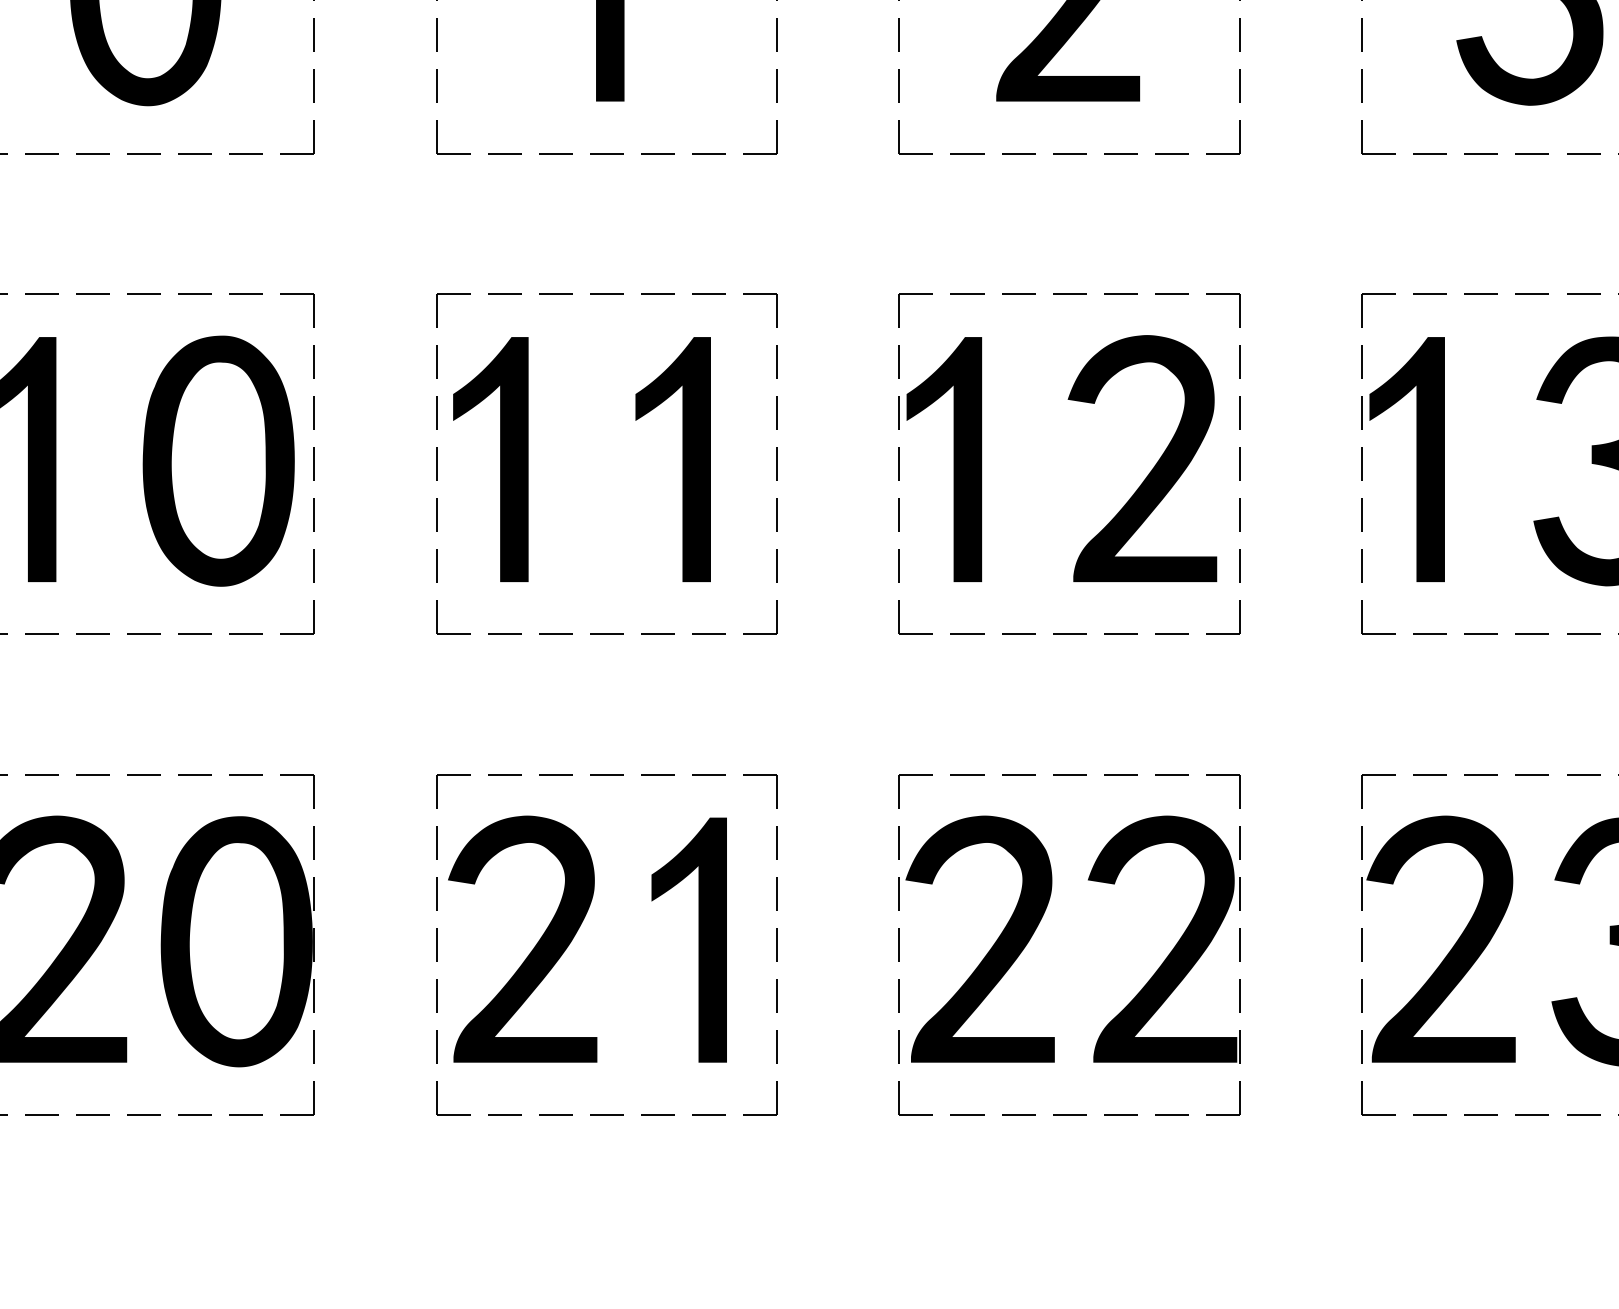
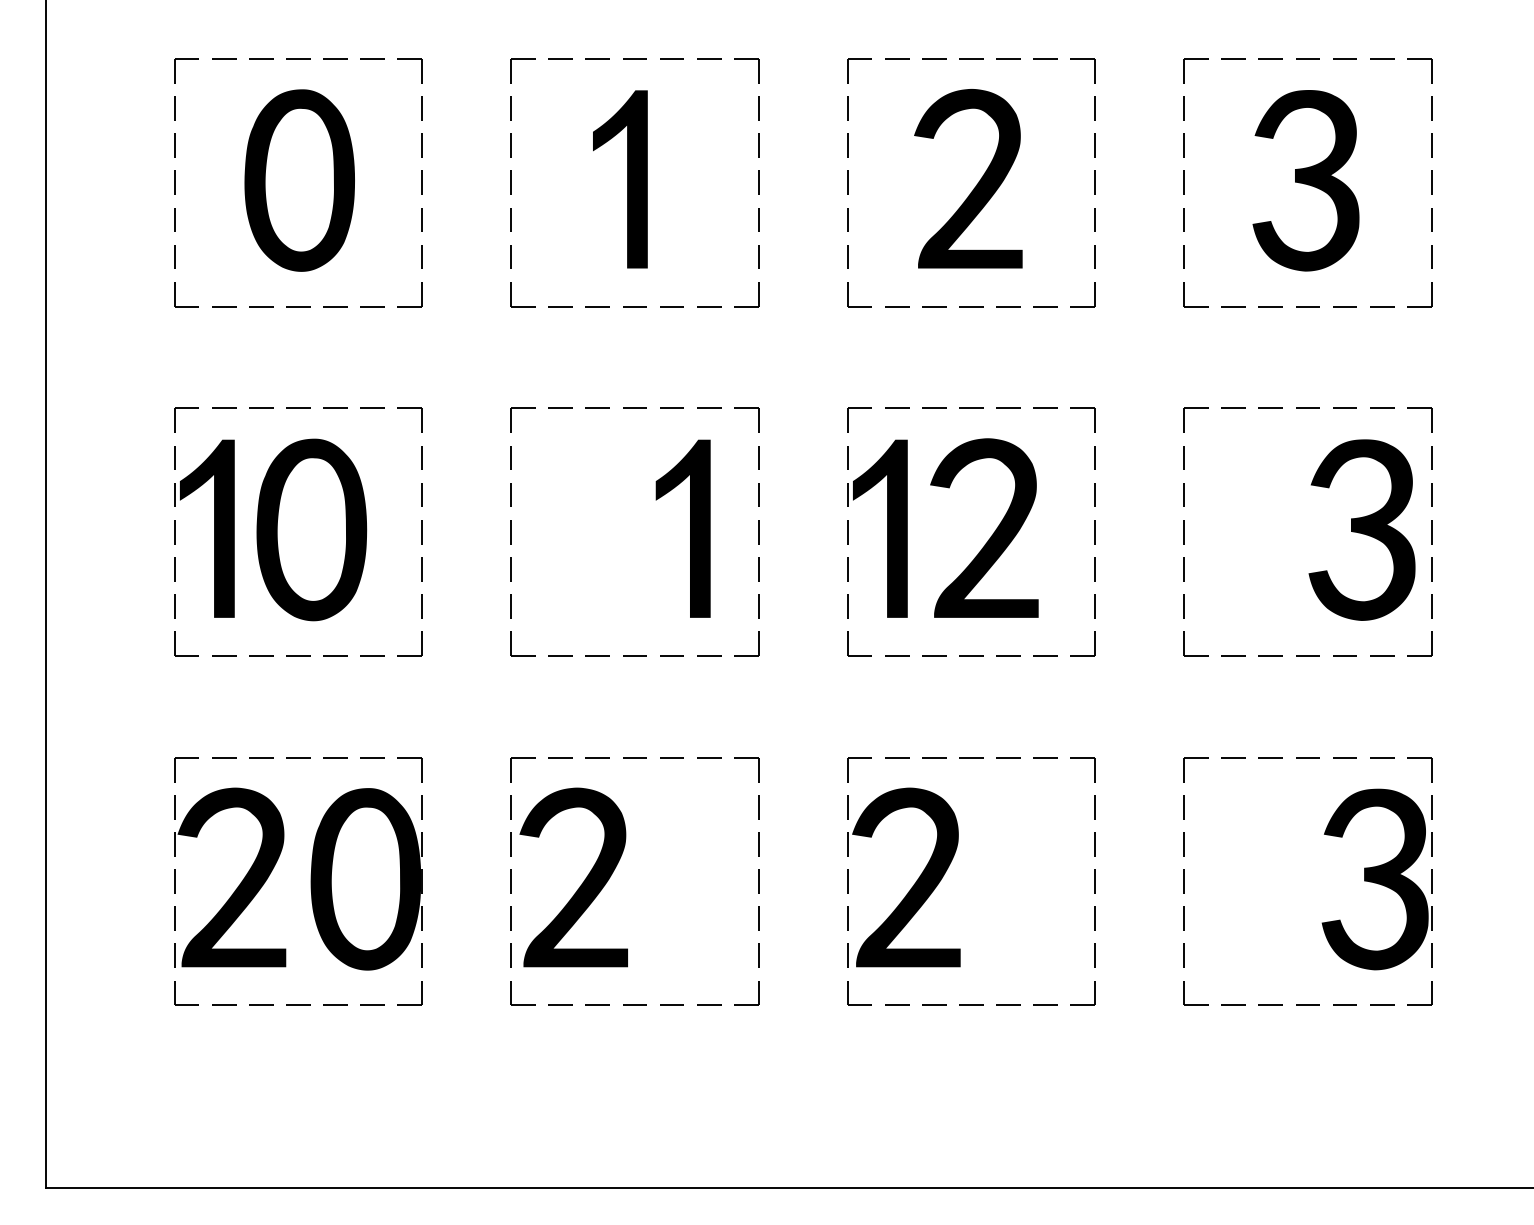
part: (500, 459) -> (557, 528), removed
fill: (1406, 459) -> (1216, 528), removed
part: (218, 460) -> (311, 529), moved
part: (1155, 464) -> (993, 532), moved
fill: (1161, 939) -> (1038, 877), removed
fill: (1441, 939) -> (1241, 877), removed
part: (698, 940) -> (701, 878), removed

